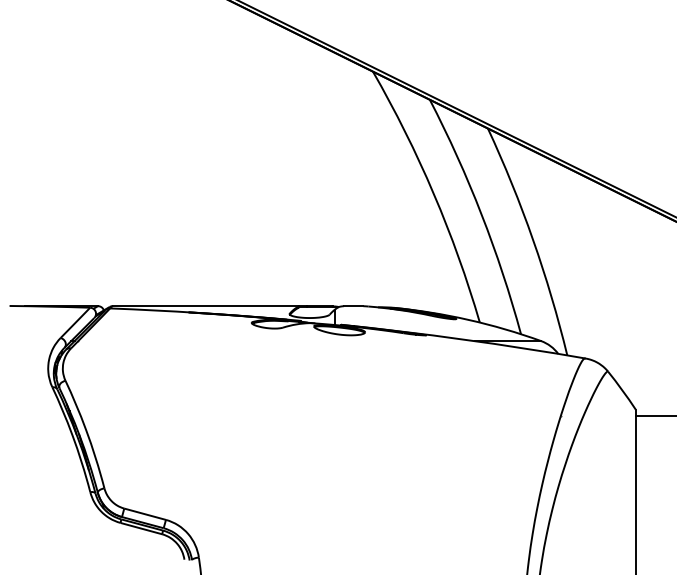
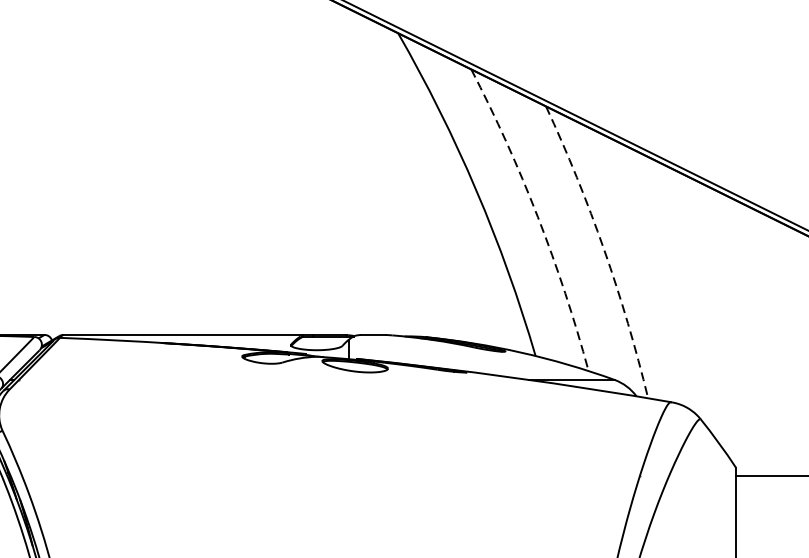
arc: (481, 214) -> (537, 217), solid -> dashed
arc: (533, 240) -> (604, 250), solid -> dashed

